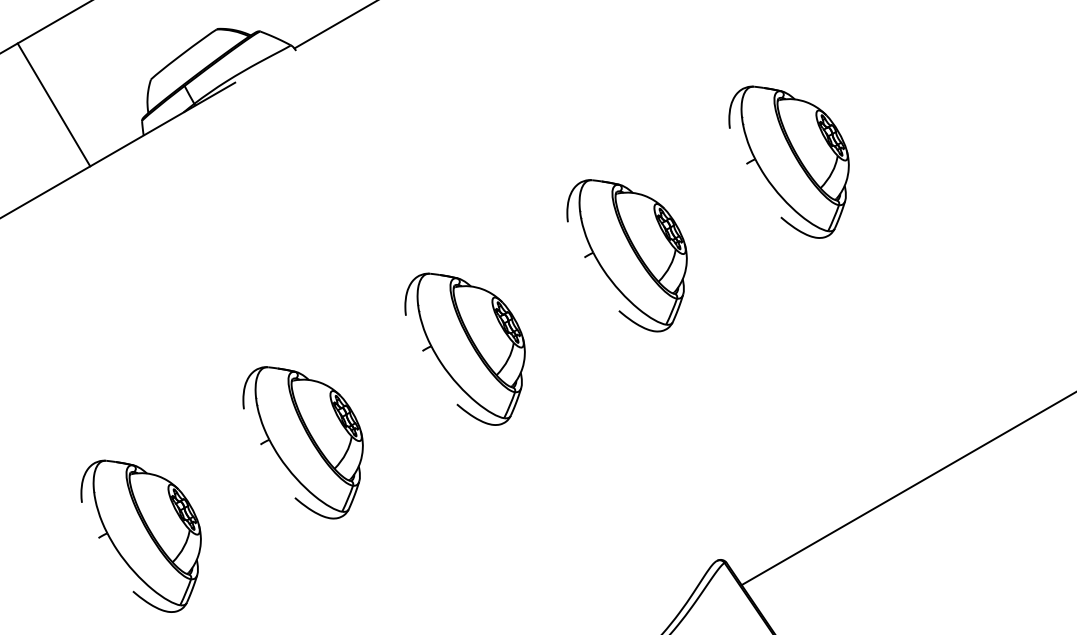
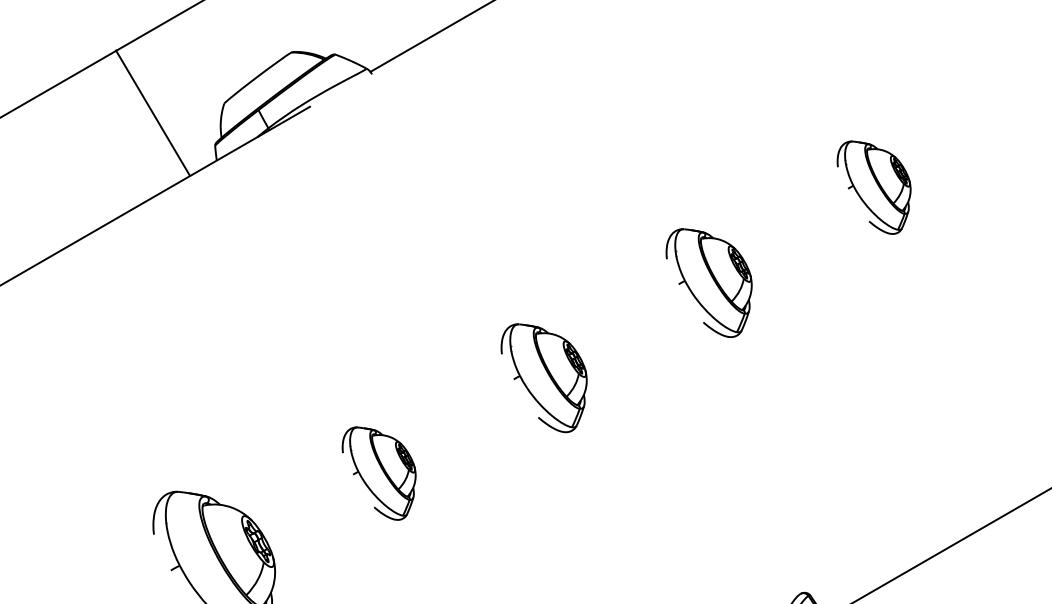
line: (53, 104) -> (152, 112), moved
part: (788, 161) -> (873, 187), size x0.6
part: (626, 255) -> (708, 282), size x0.7
part: (464, 348) -> (543, 377), size x0.7
part: (302, 442) -> (378, 473), size x0.6

